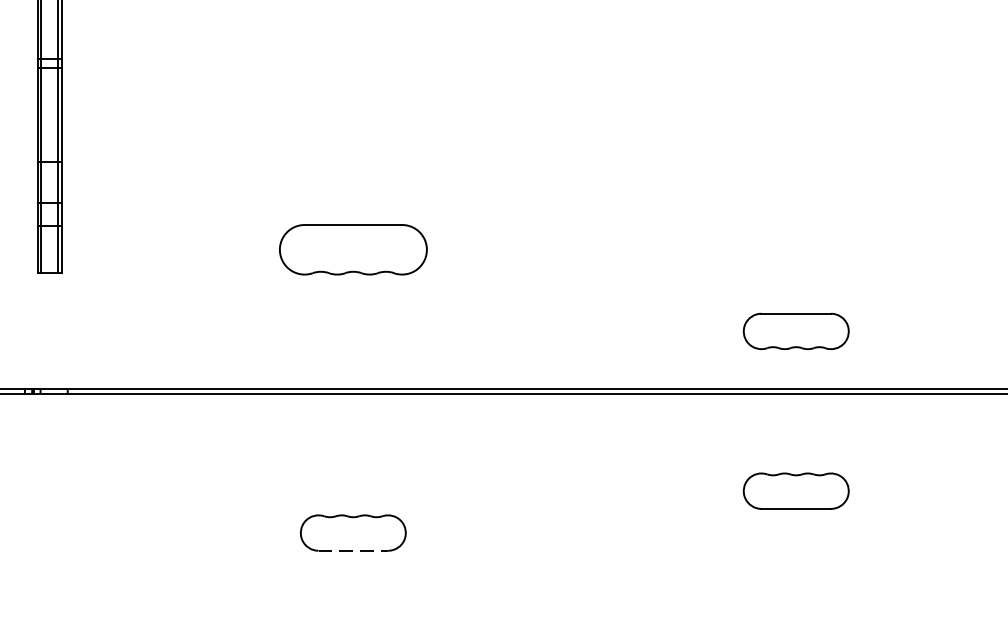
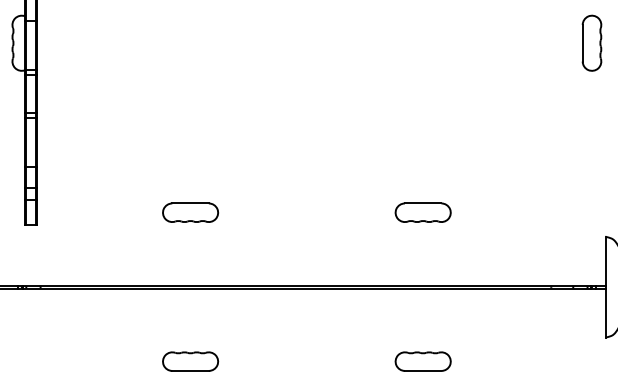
part: (353, 249) -> (190, 212), size x0.71
part: (794, 330) -> (422, 212), moved
part: (794, 490) -> (422, 361), moved
line: (355, 549) -> (191, 370), dashed -> solid

